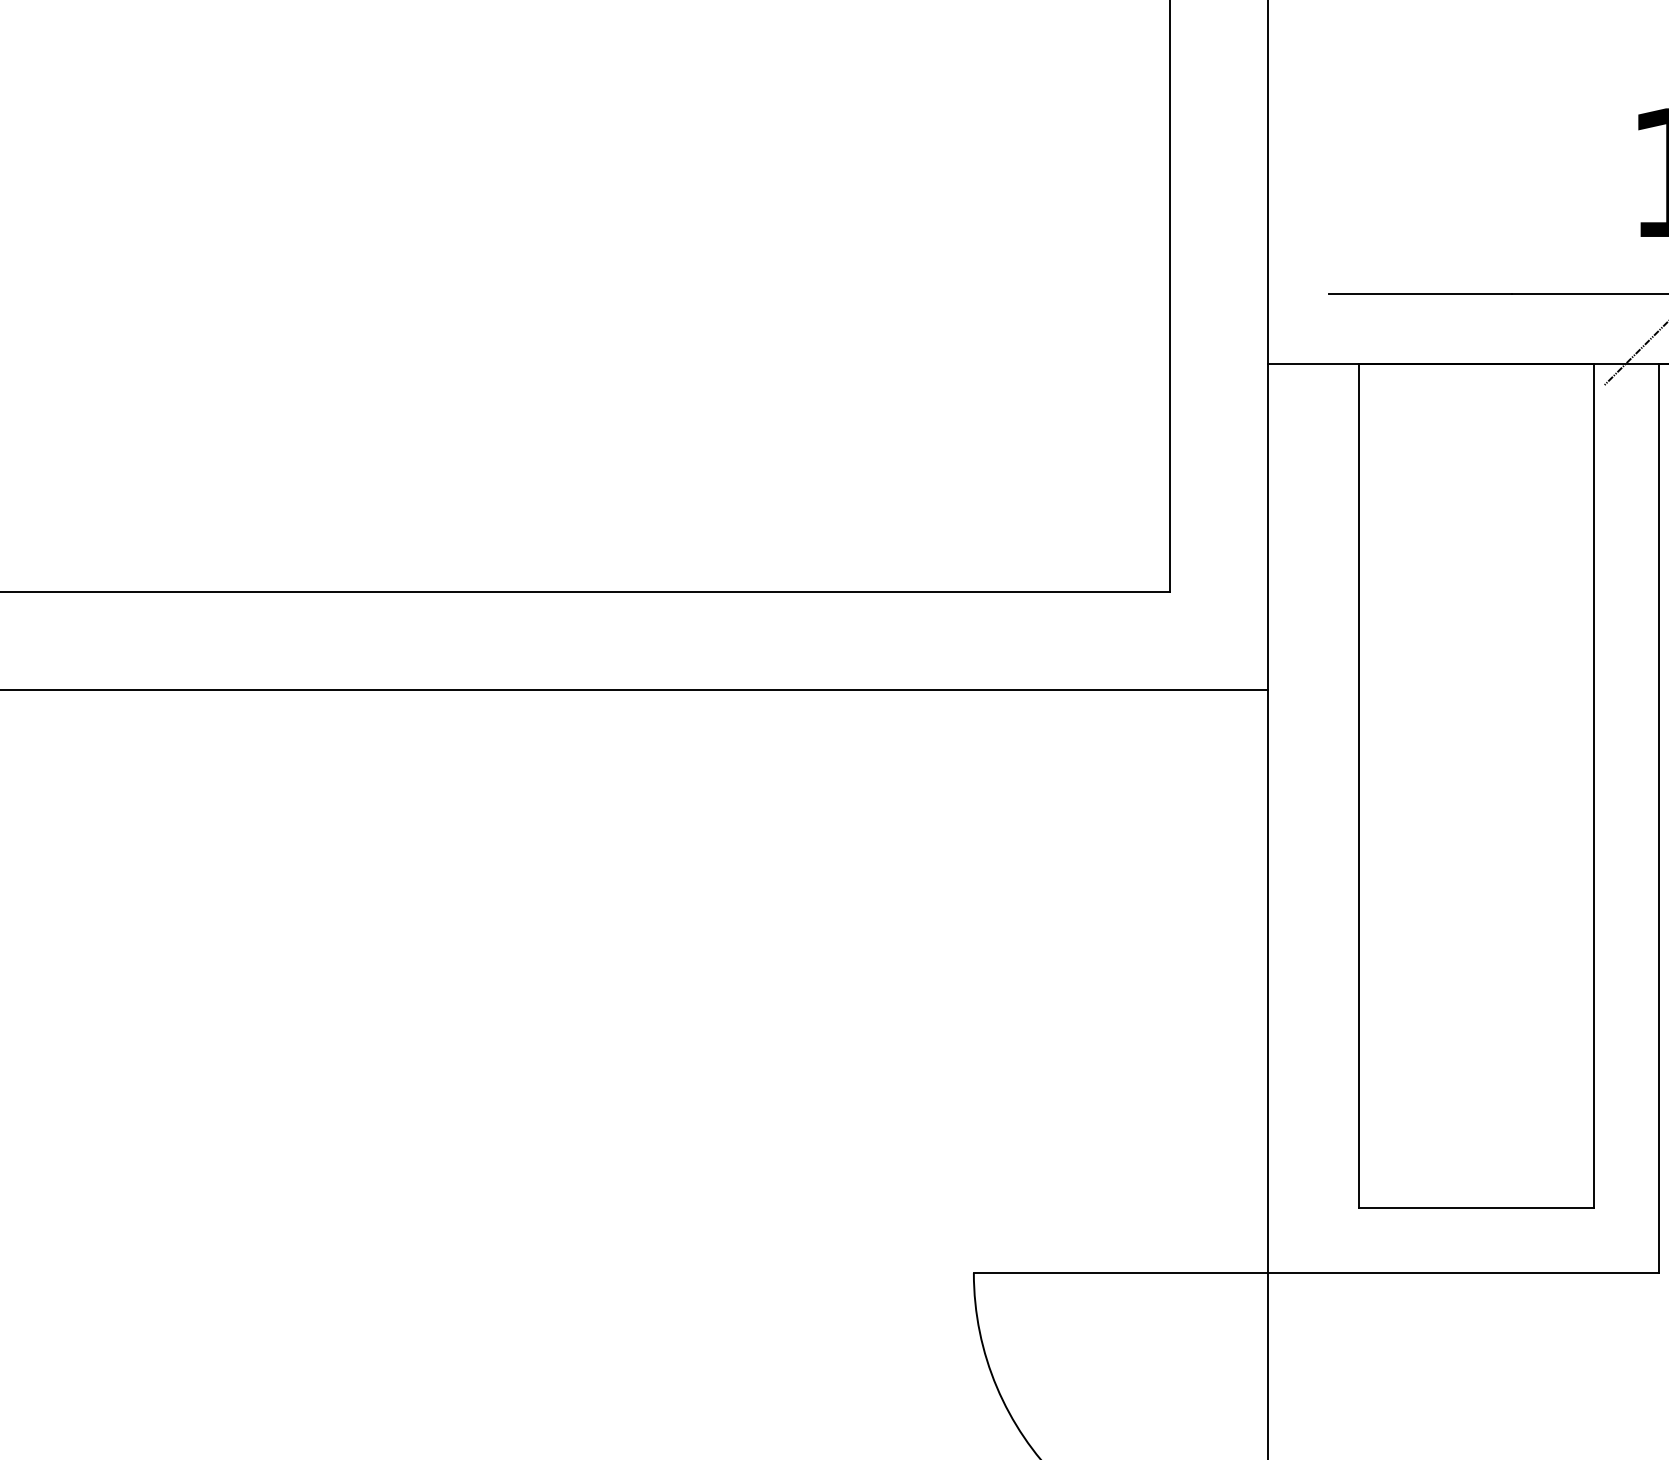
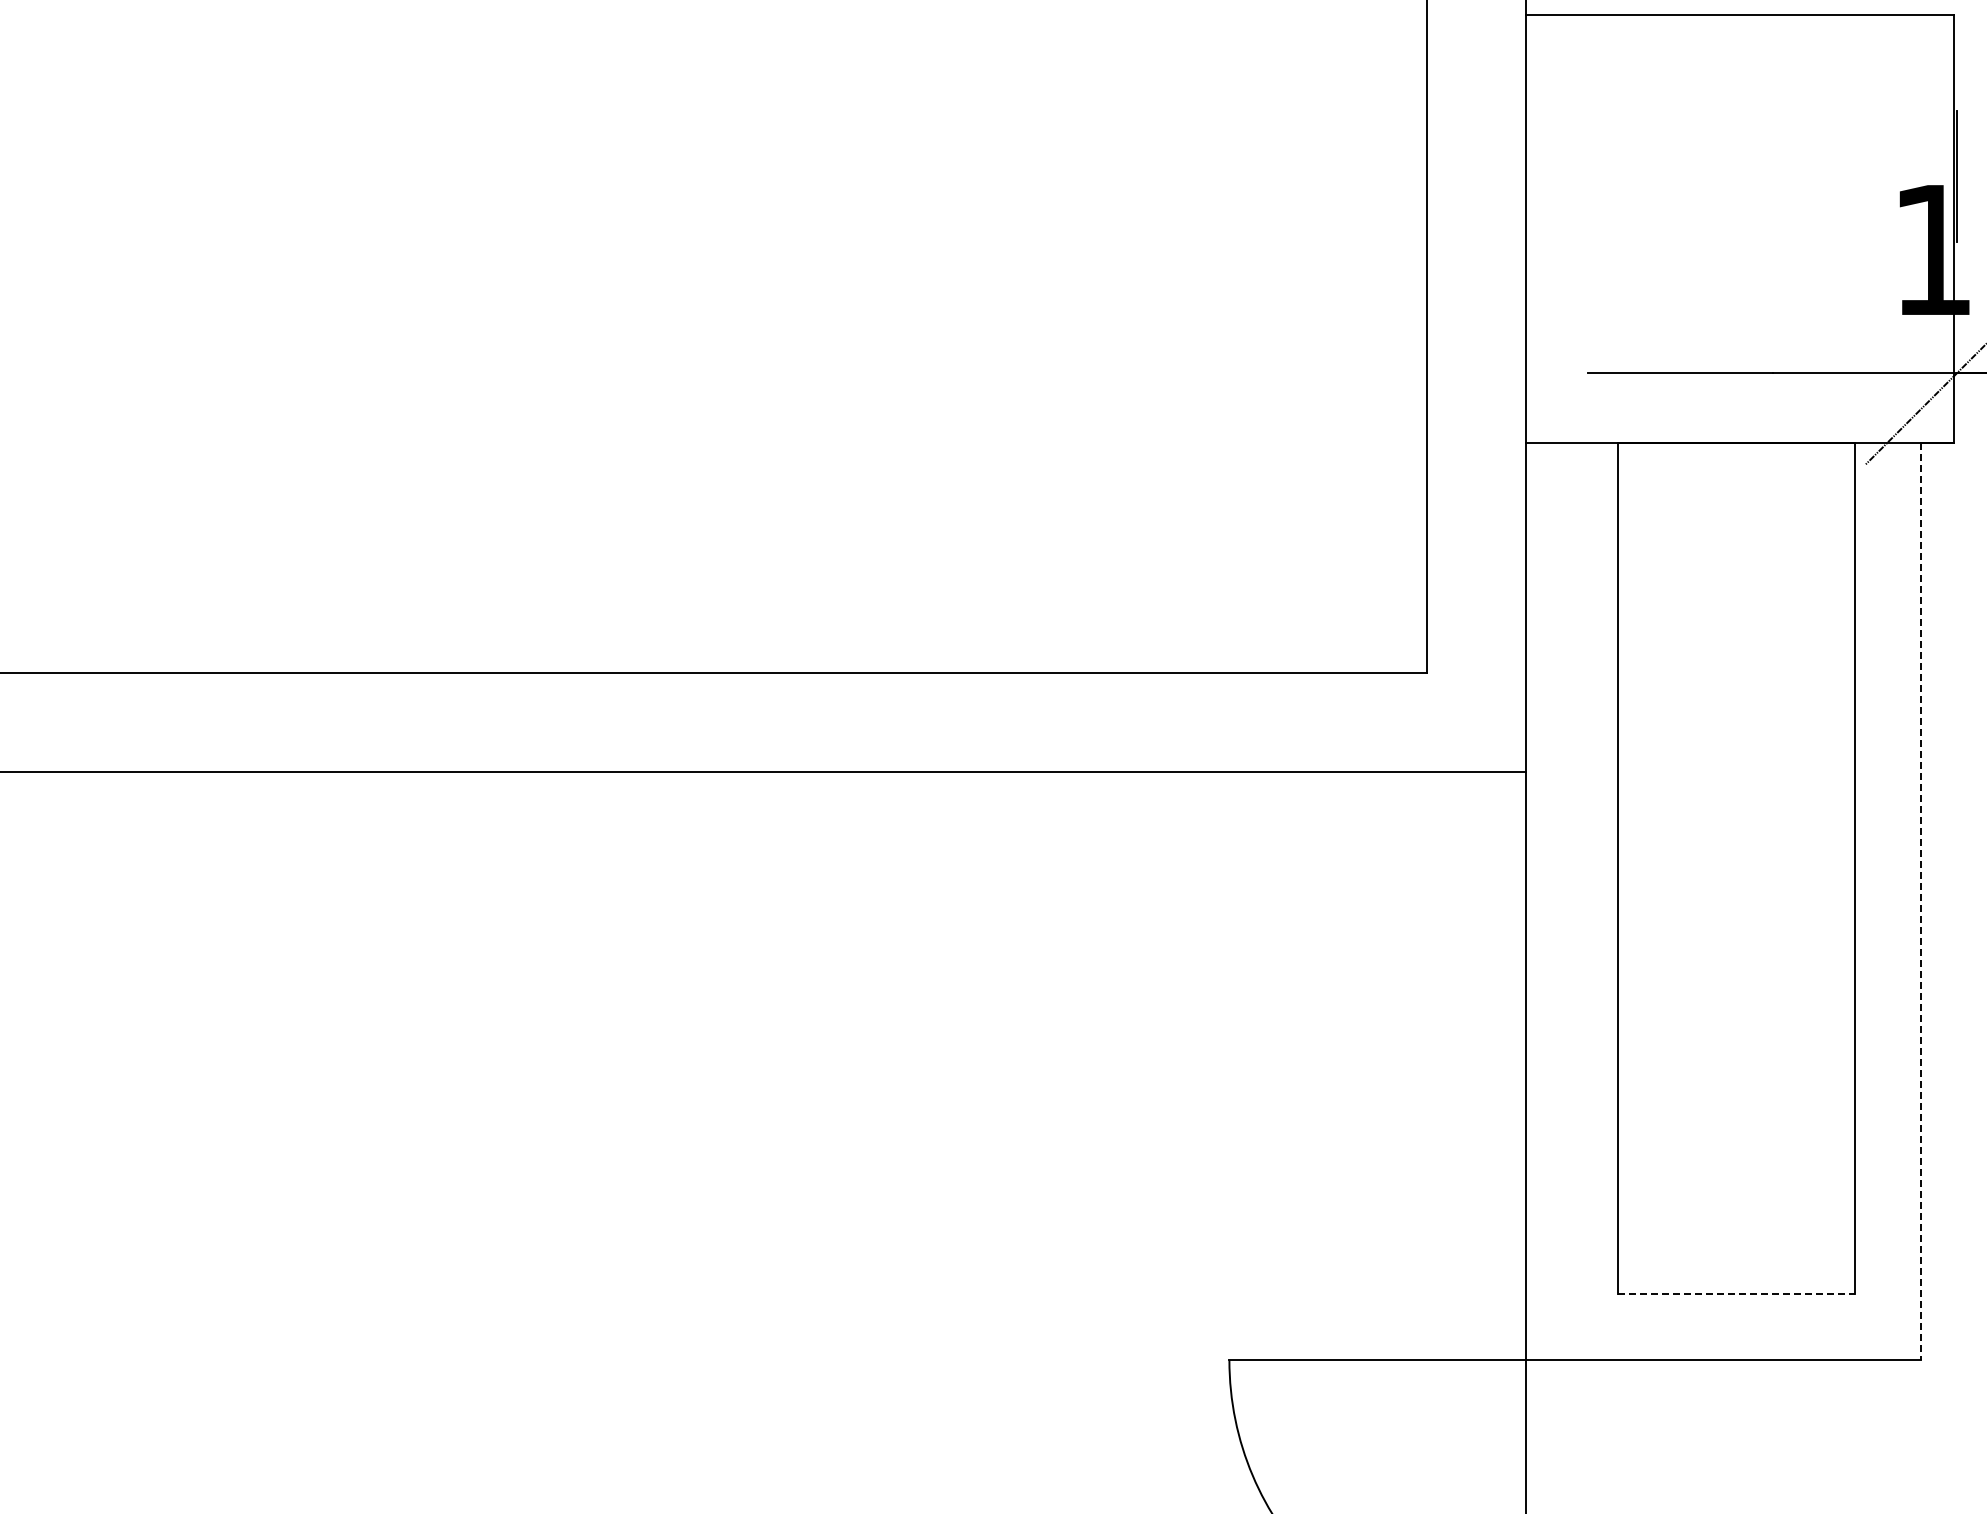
line: (1658, 818) -> (1920, 901), solid -> dashed
line: (1476, 1207) -> (1736, 1294), solid -> dashed

